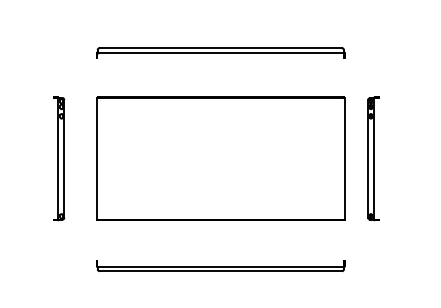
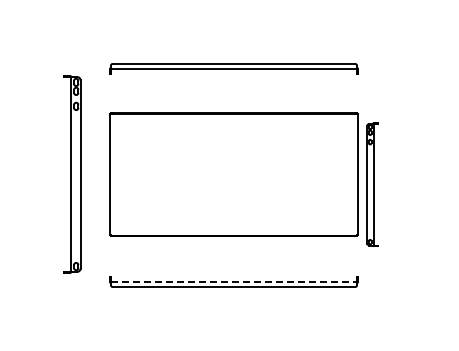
part: (59, 158) -> (72, 174), size x1.6
part: (373, 158) -> (372, 184), moved
line: (221, 266) -> (234, 282), solid -> dashed

